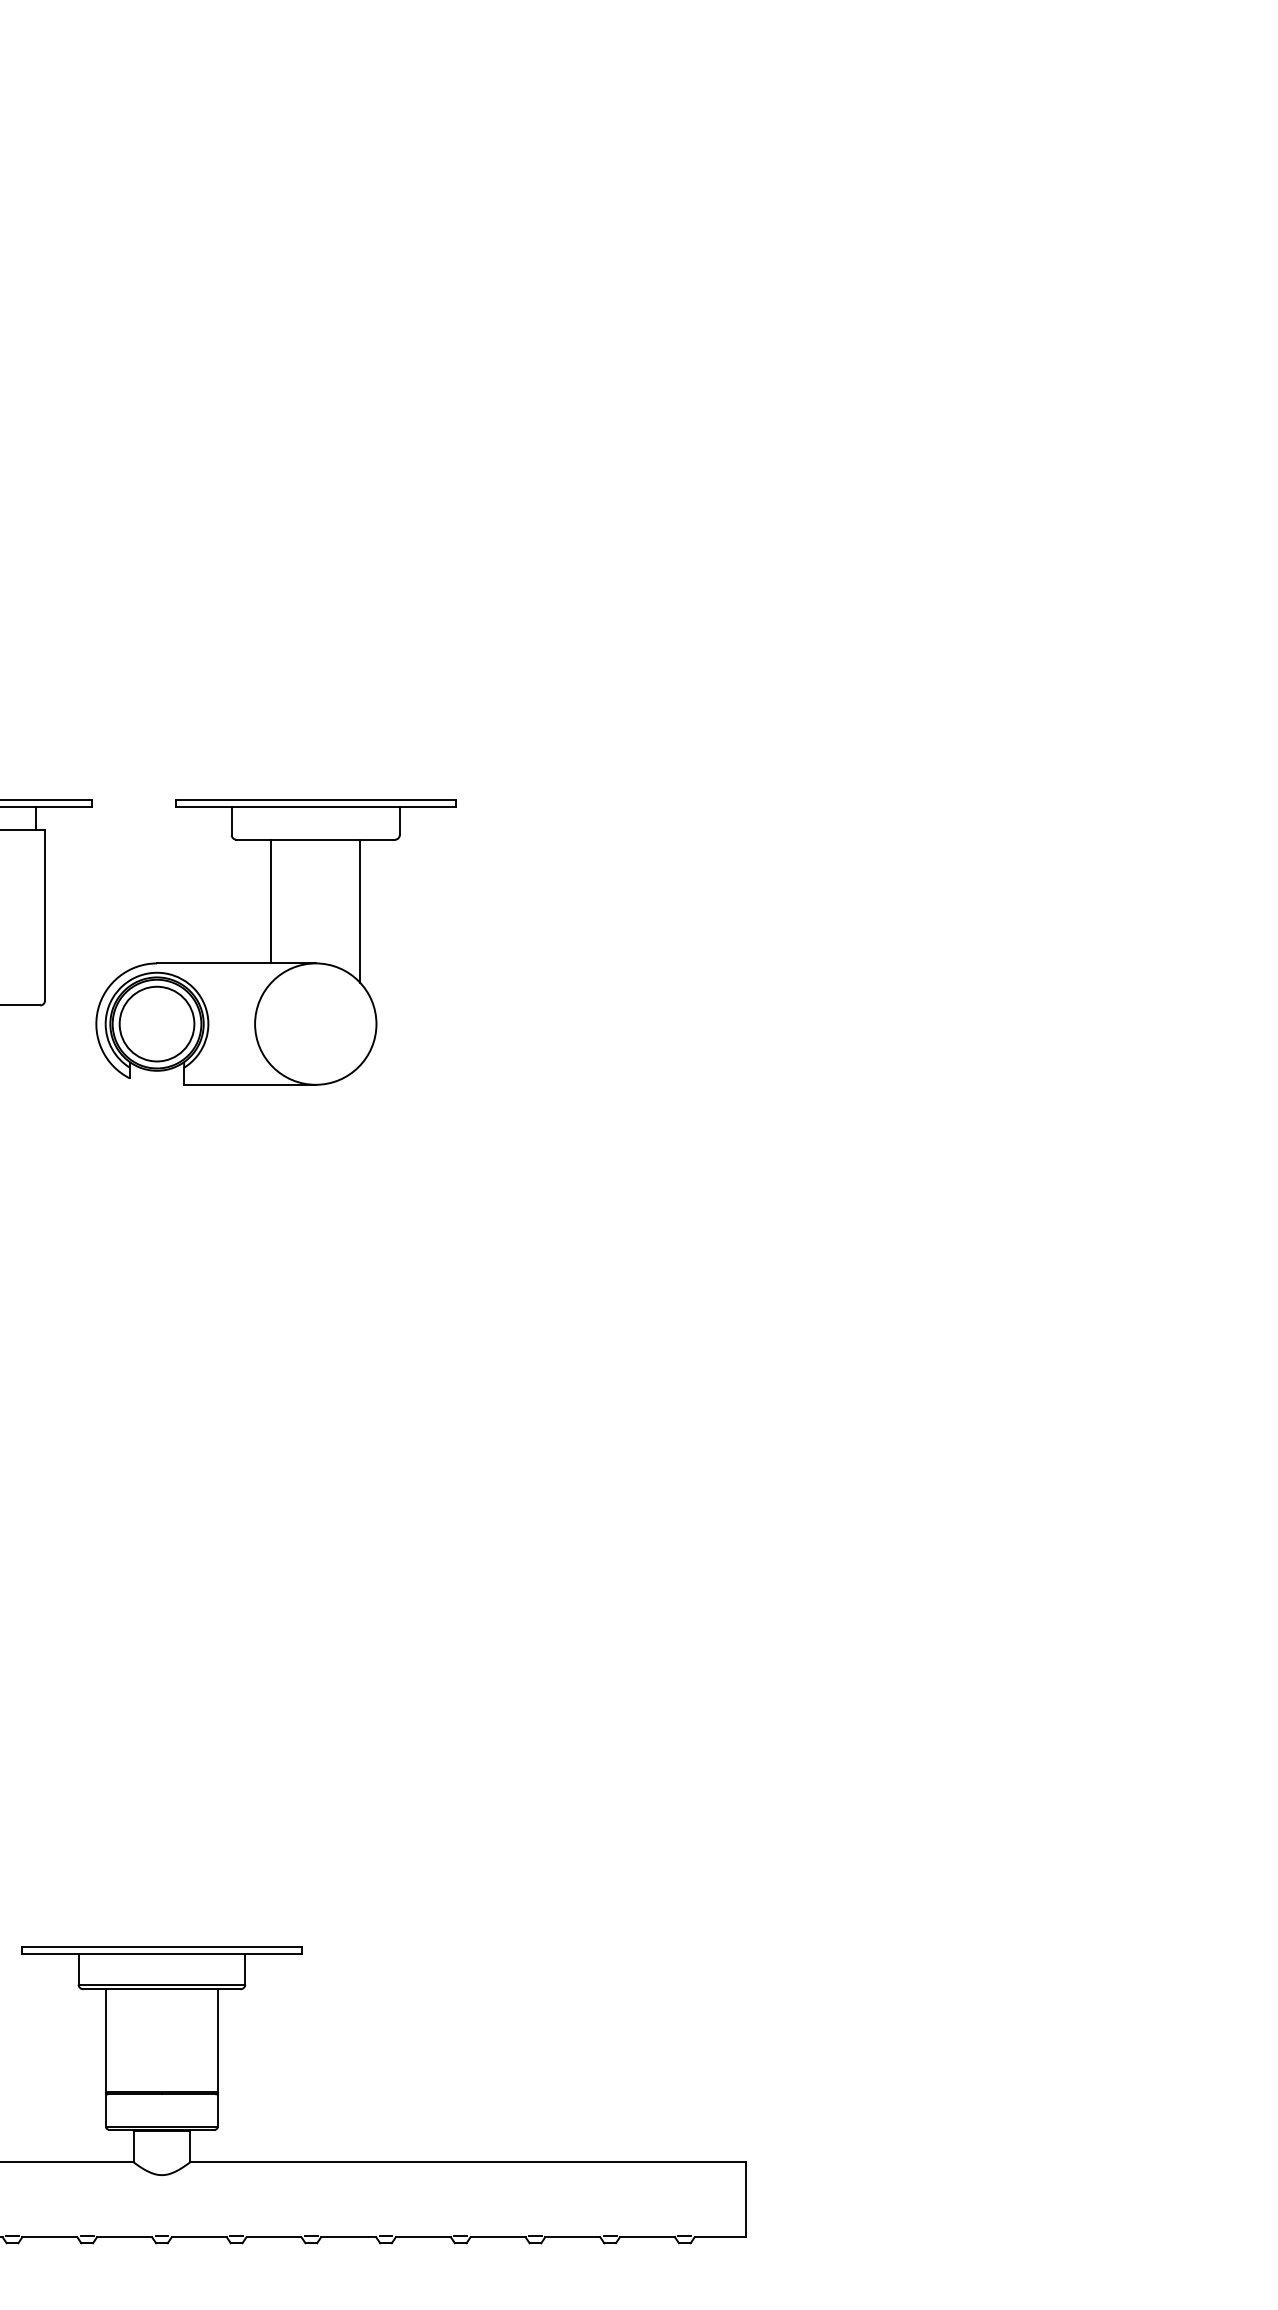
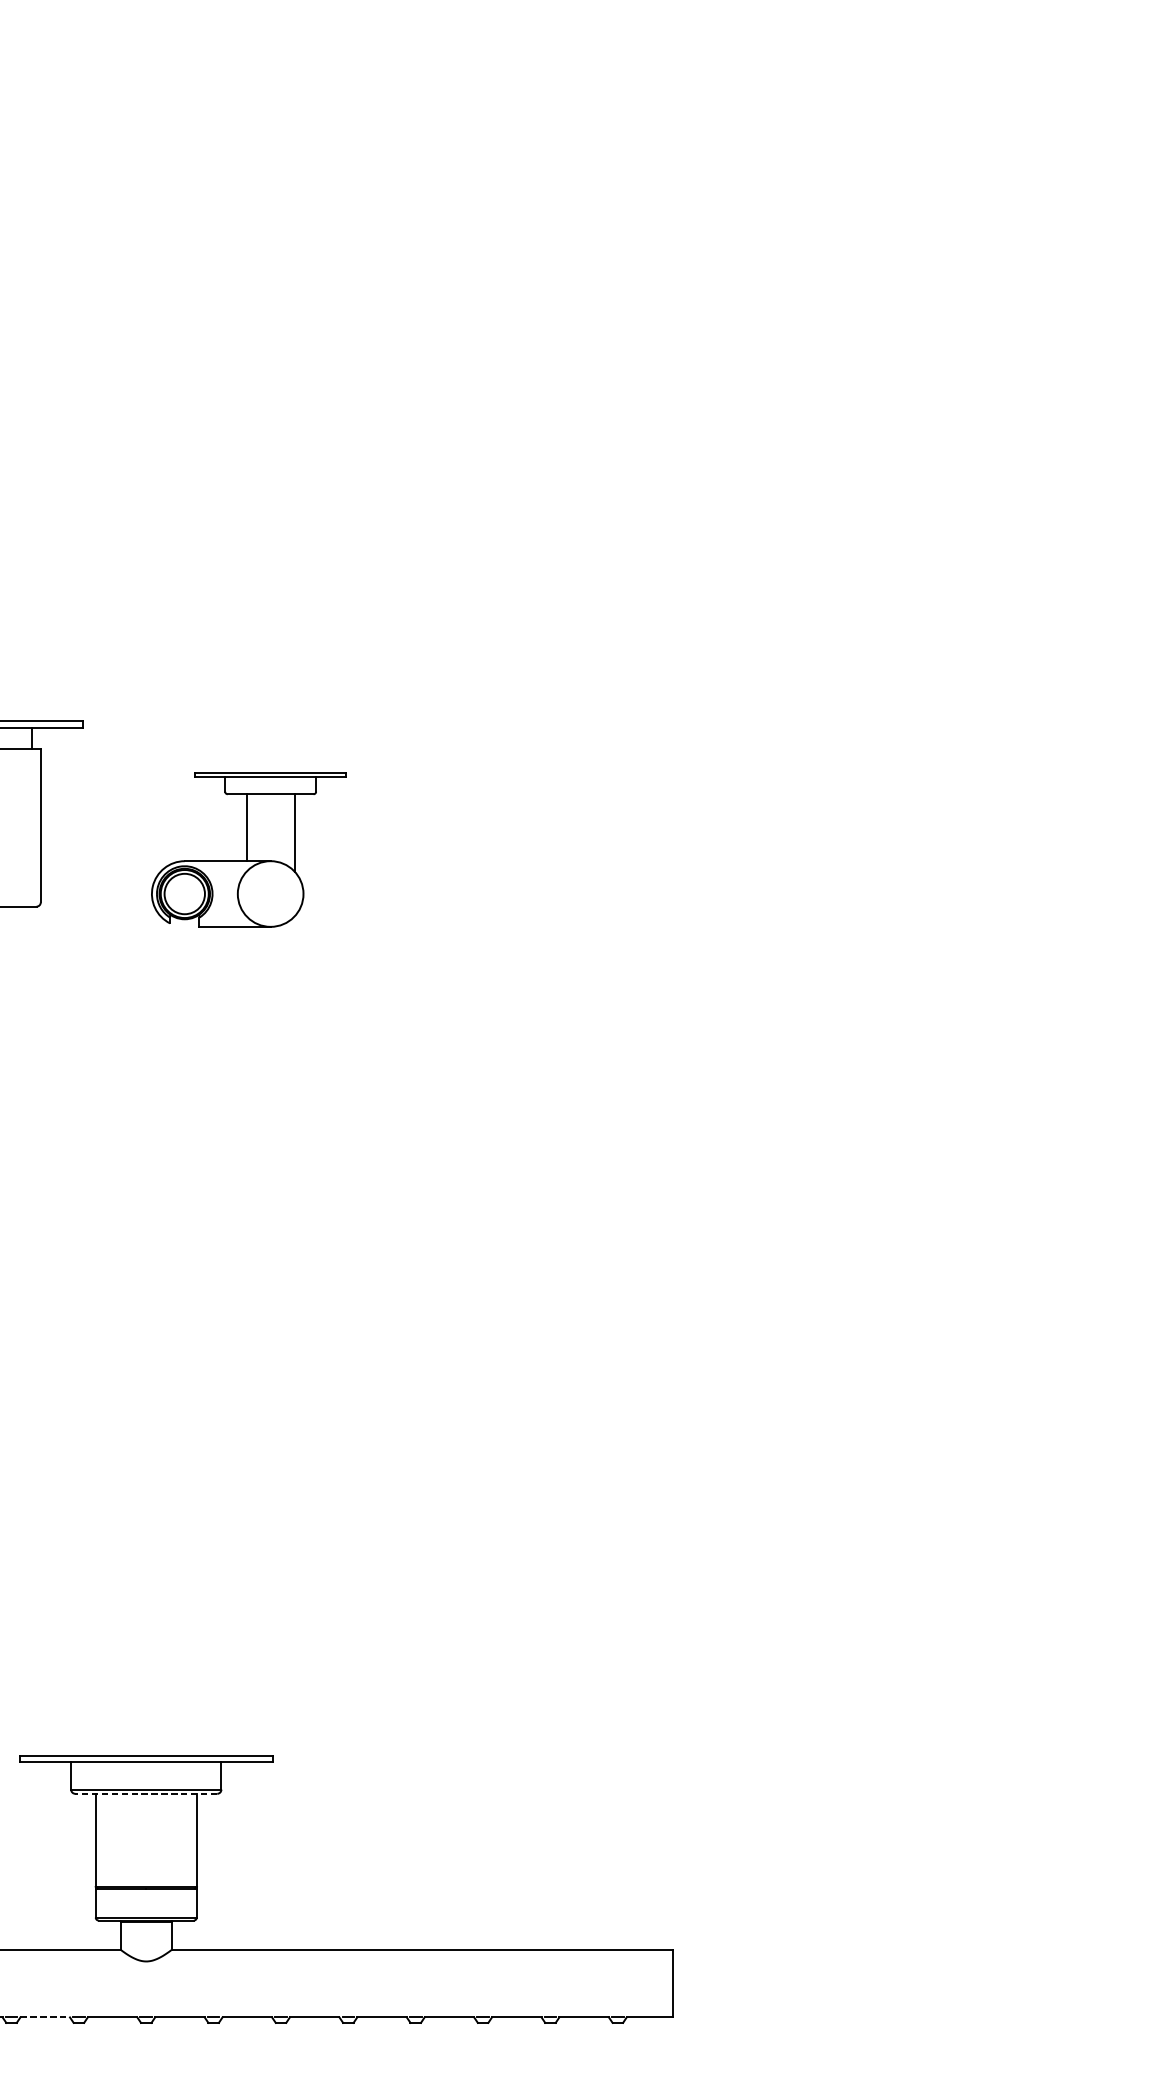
part: (275, 942) -> (248, 849), size x0.6
line: (161, 1989) -> (145, 1794), solid -> dashed
line: (50, 2237) -> (45, 2017), solid -> dashed

